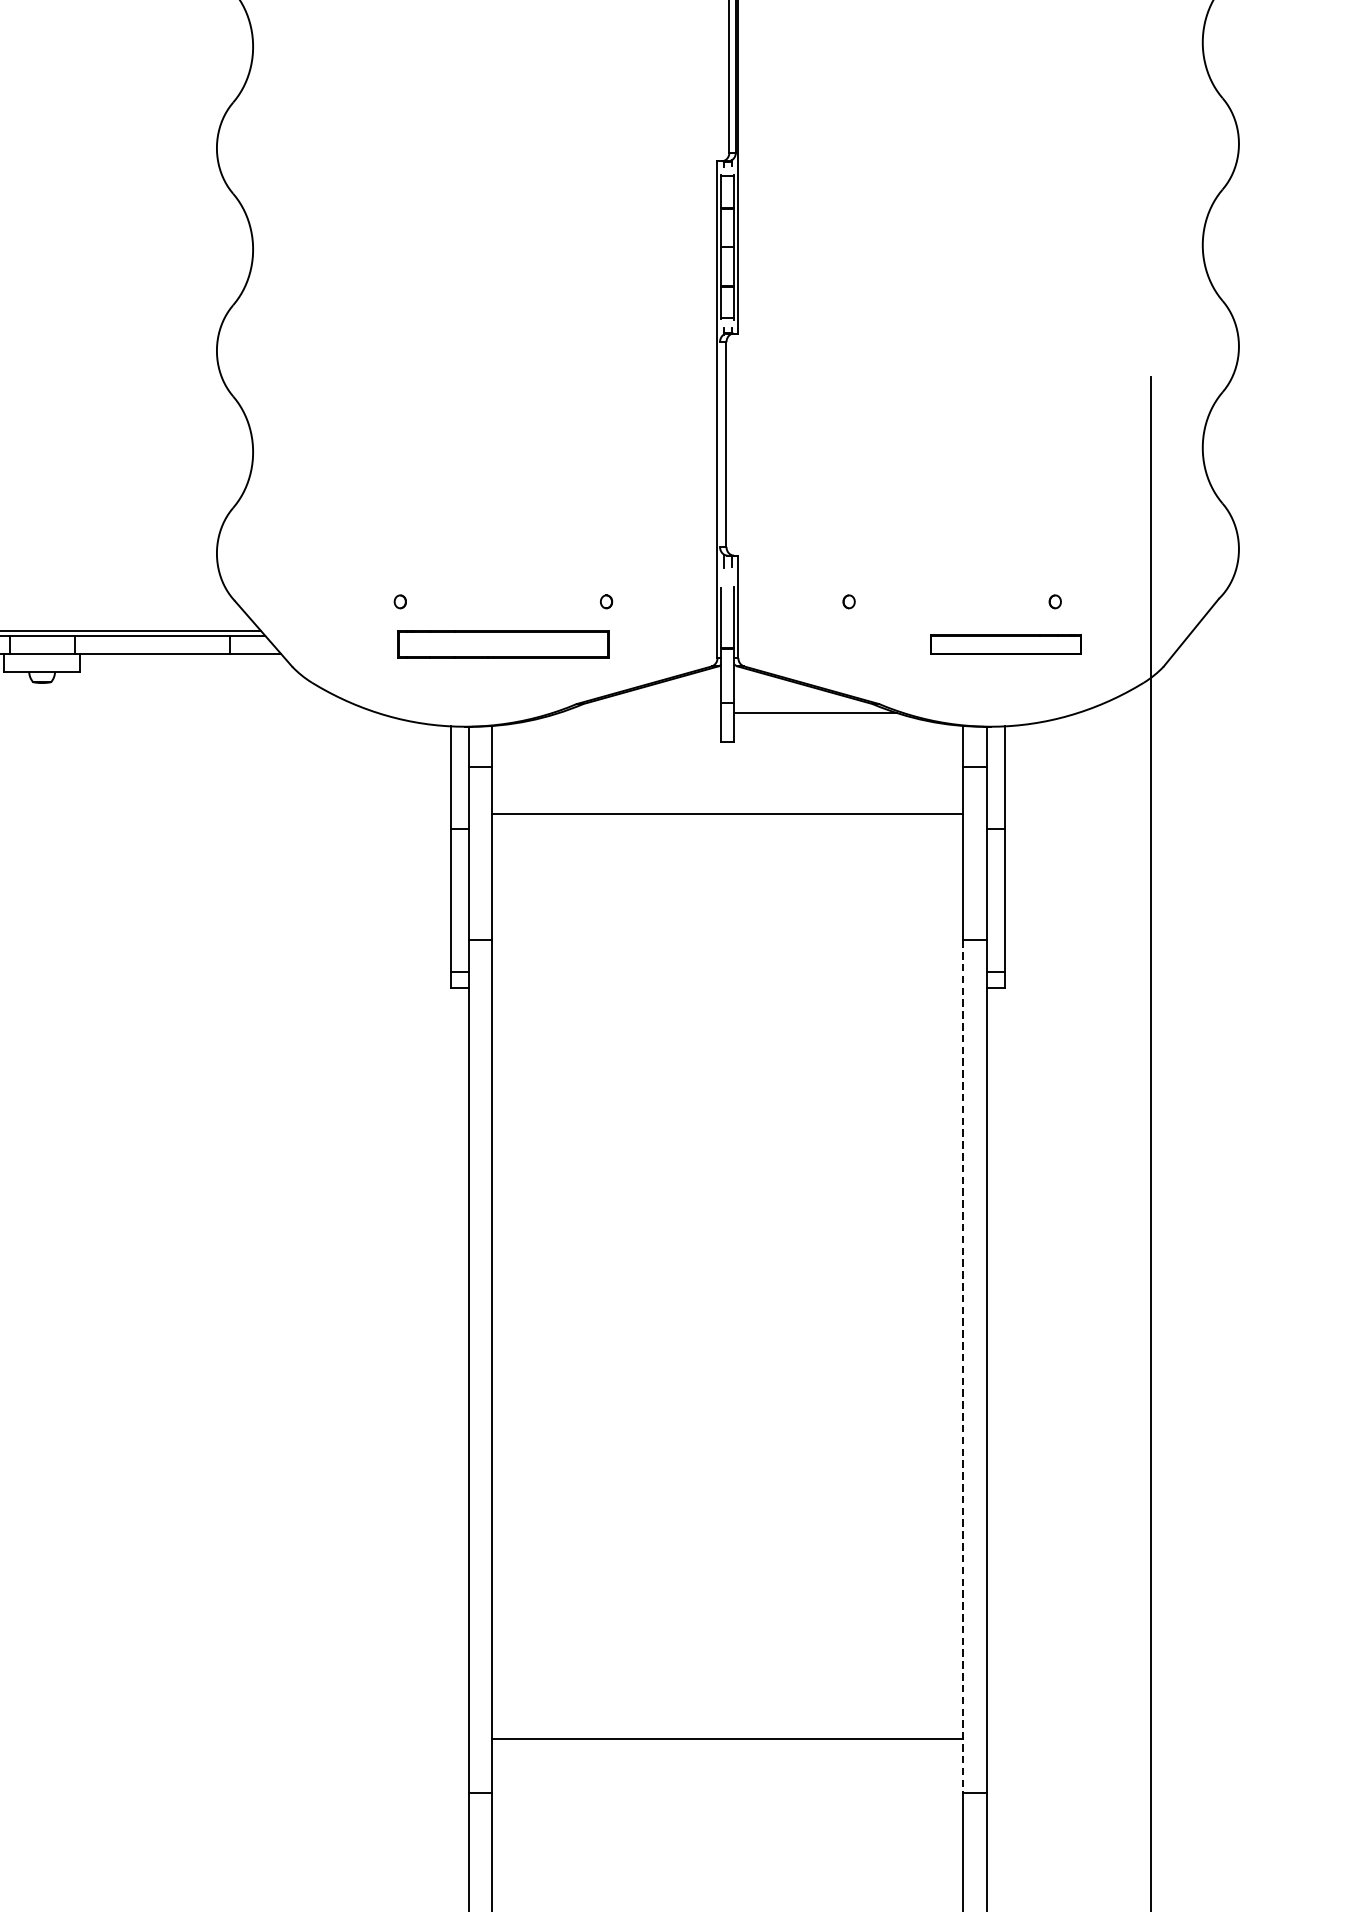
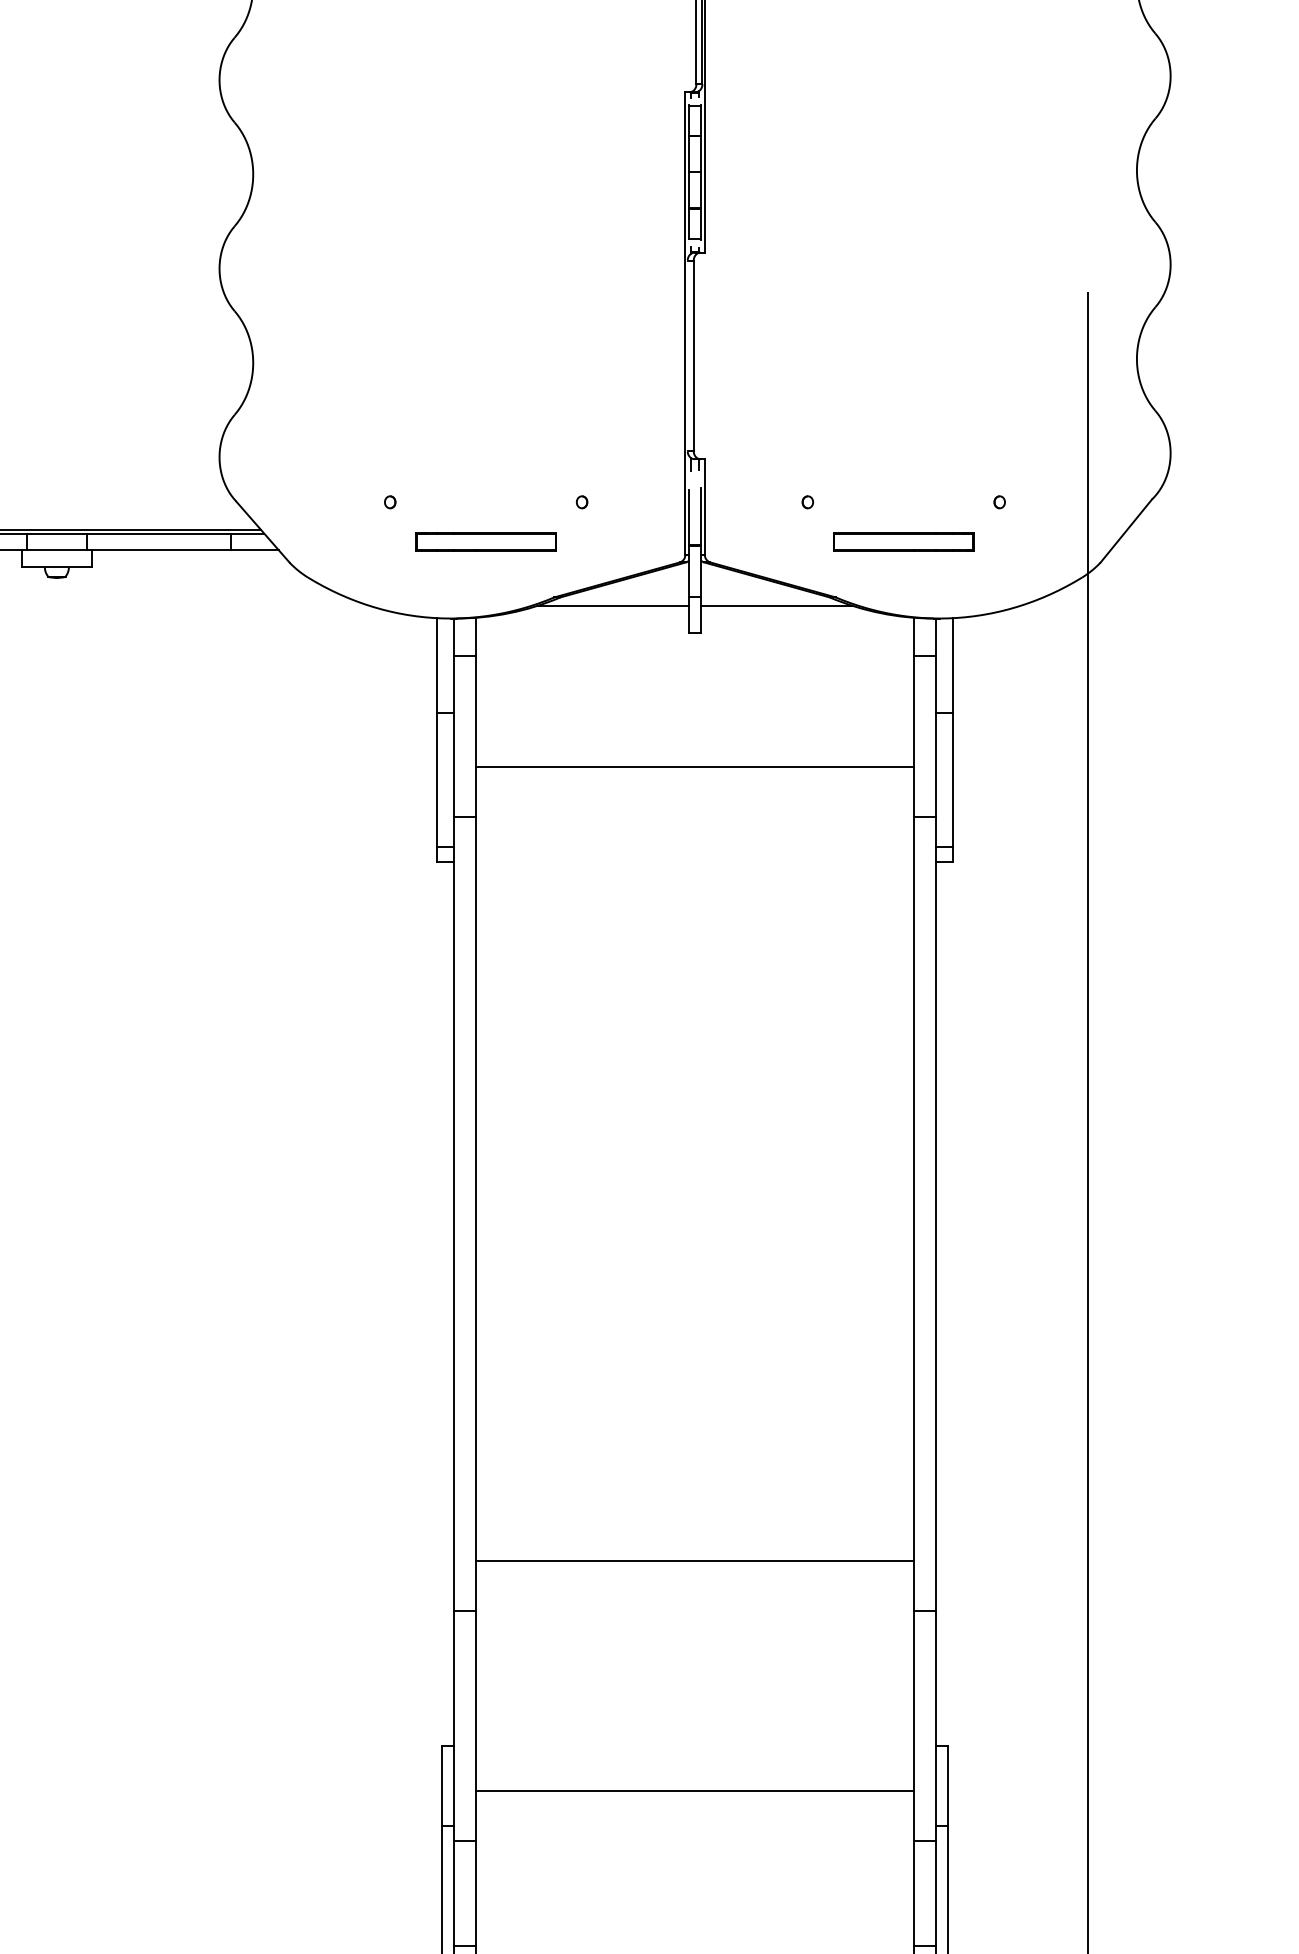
part: (502, 643) -> (485, 541), size x0.71
part: (1005, 643) -> (903, 541), moved
line: (640, 712) -> (613, 605), added
line: (727, 813) -> (694, 766), moved
line: (963, 1367) -> (914, 1214), dashed -> solid

